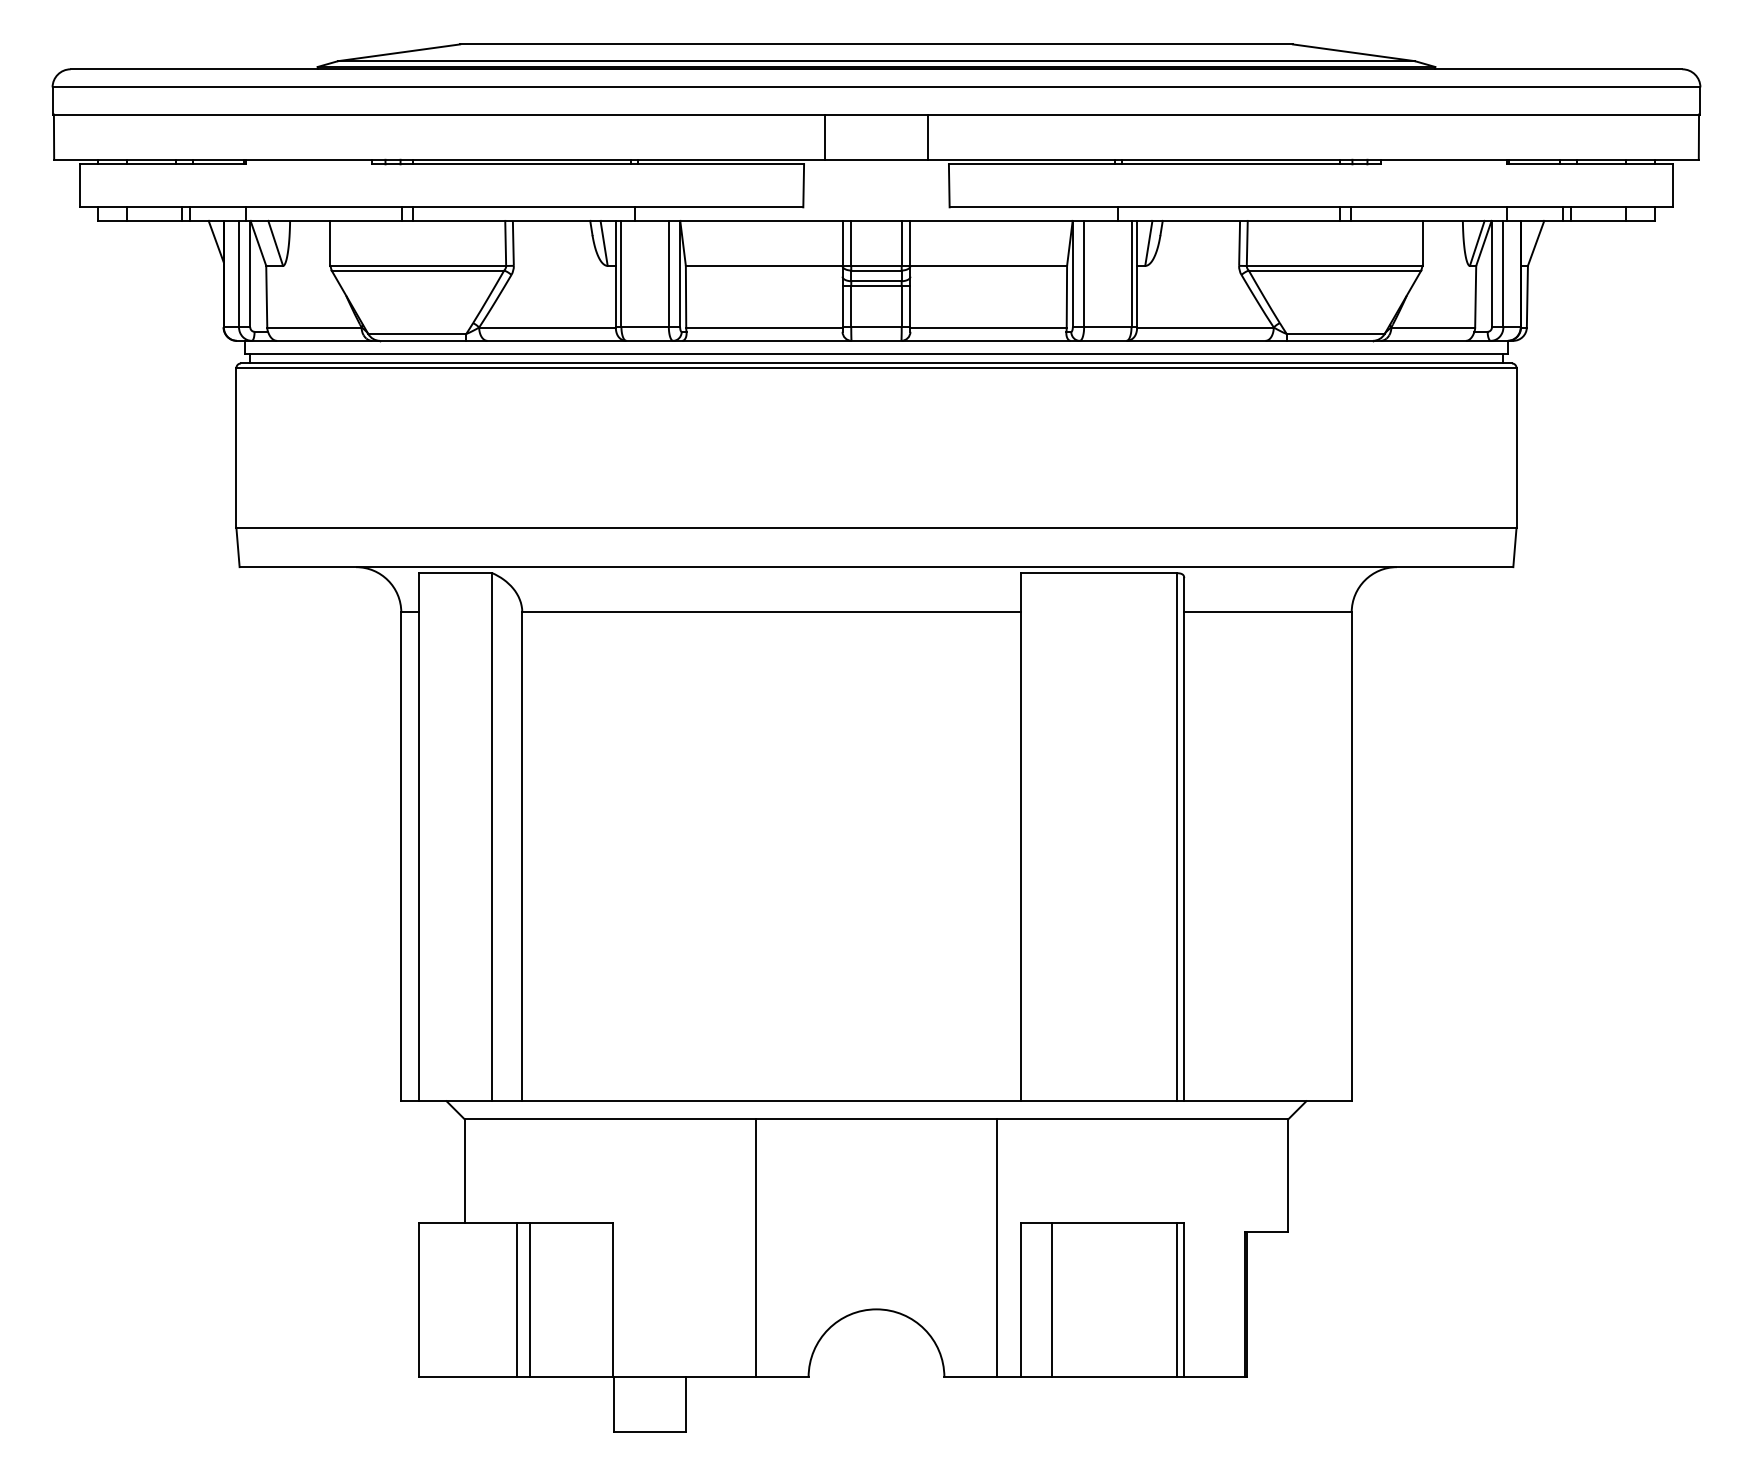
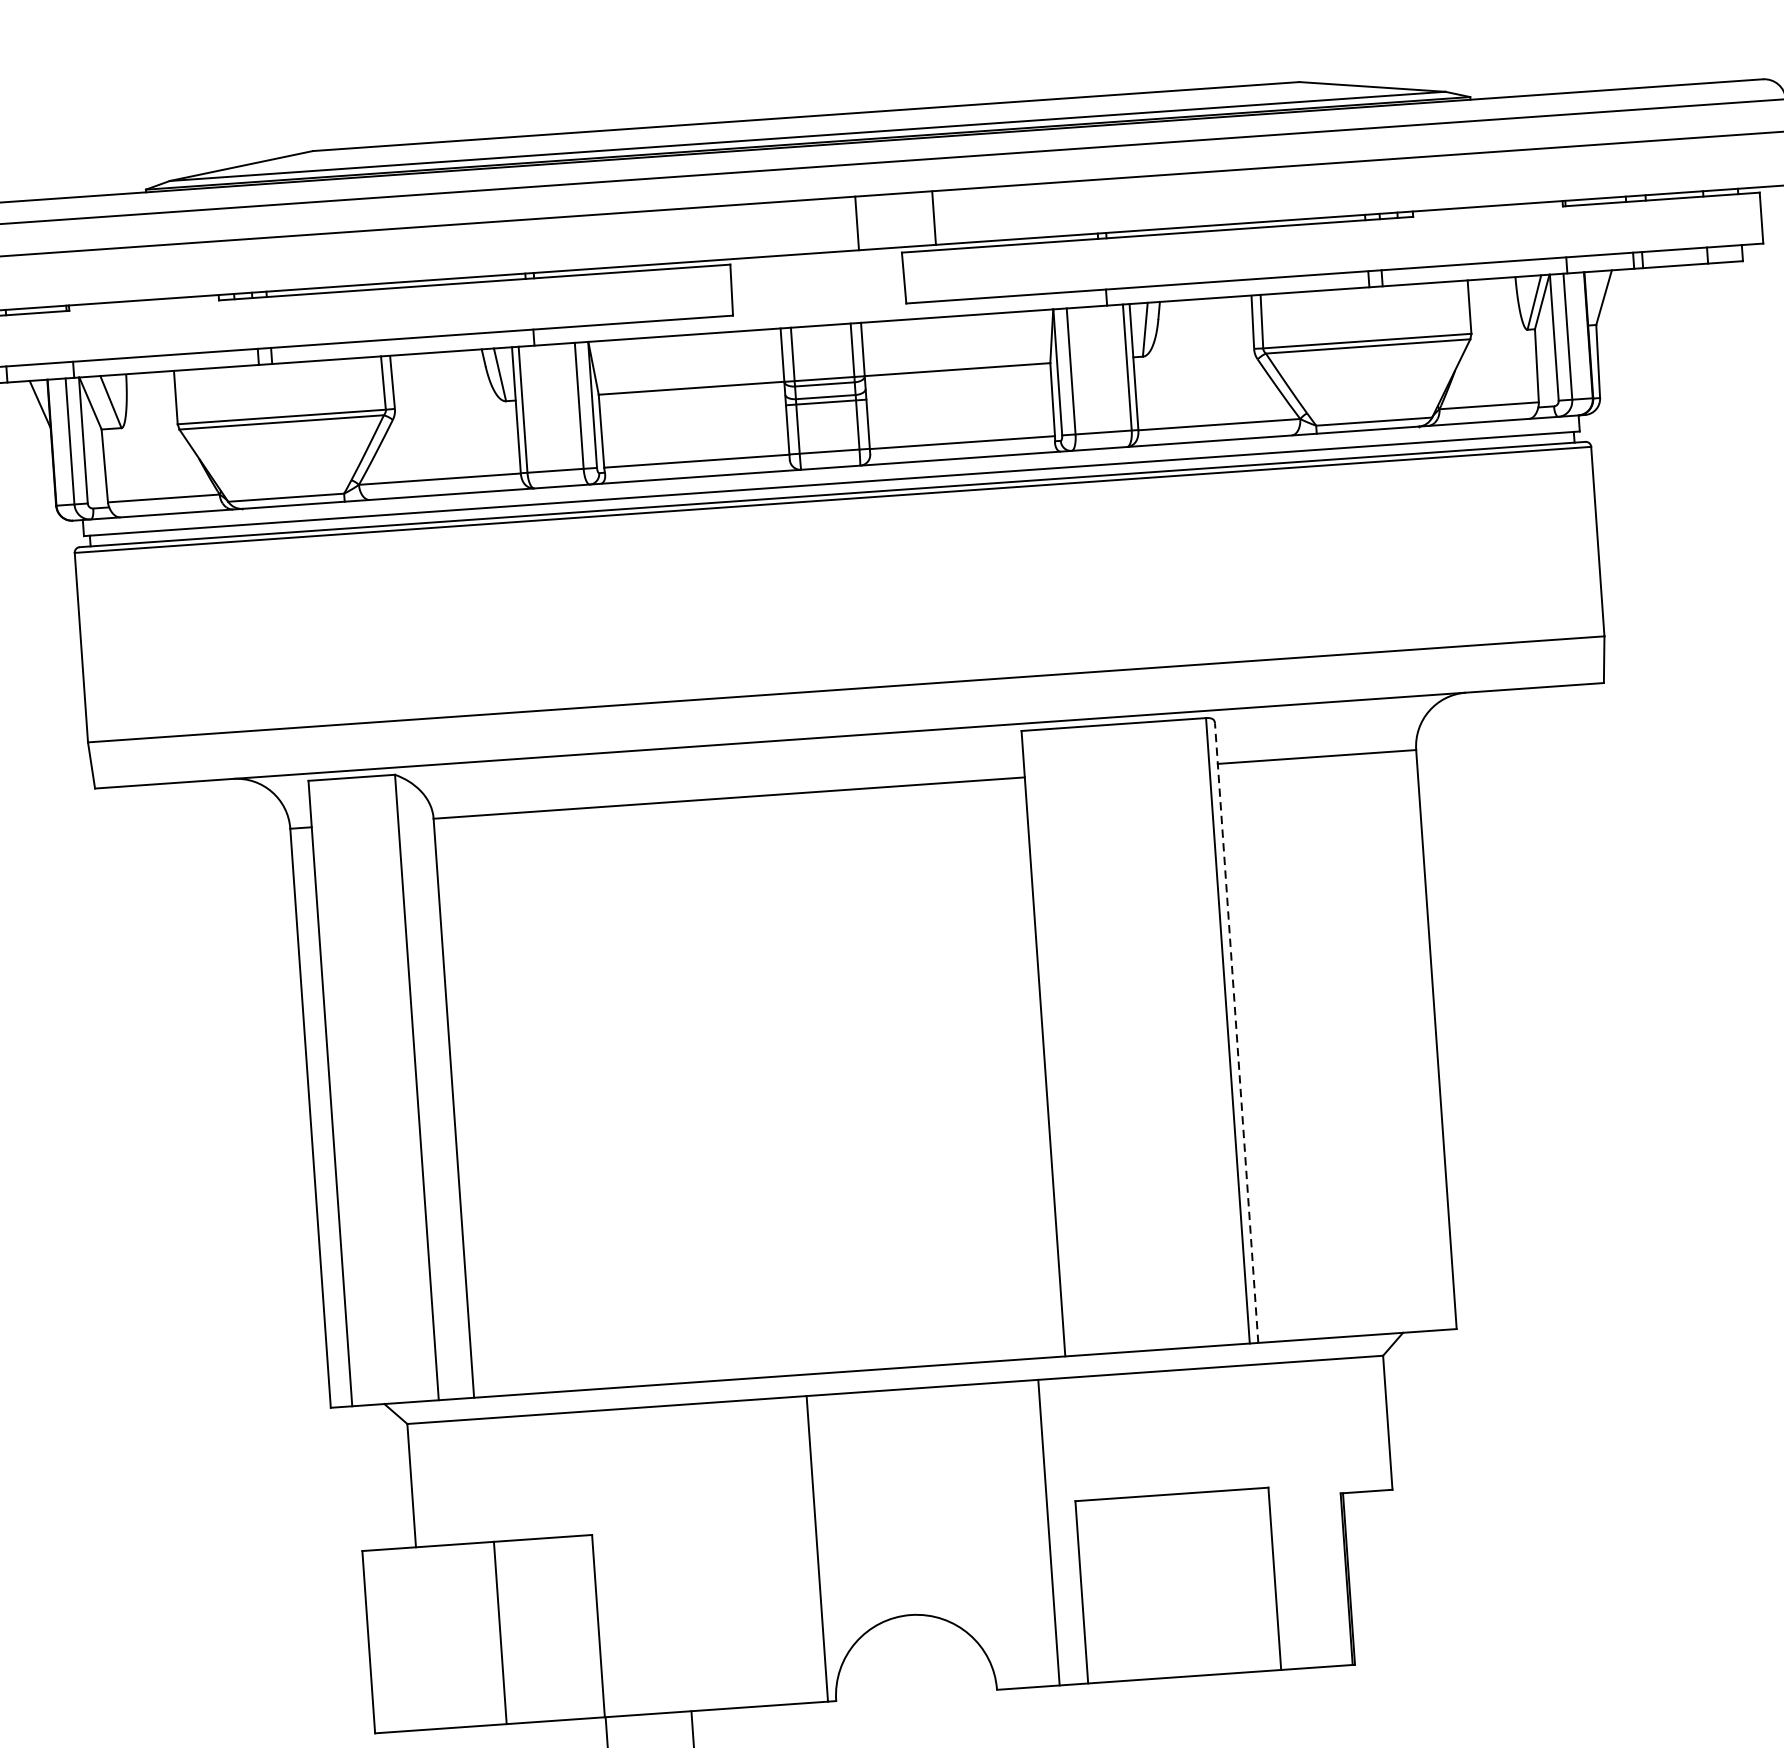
line: (825, 136) -> (857, 222), moved
line: (927, 136) -> (933, 217), moved
line: (1184, 839) -> (1236, 1032), solid -> dashed
line: (755, 1248) -> (817, 1549), moved
line: (516, 1300) -> (483, 1634), removed
line: (1051, 1300) -> (1117, 1590), removed
line: (1177, 1300) -> (1266, 1579), removed

